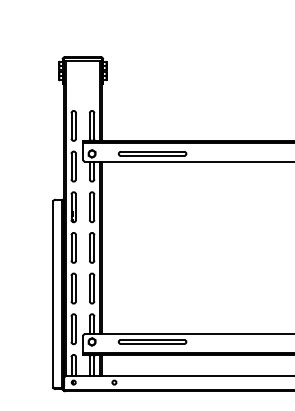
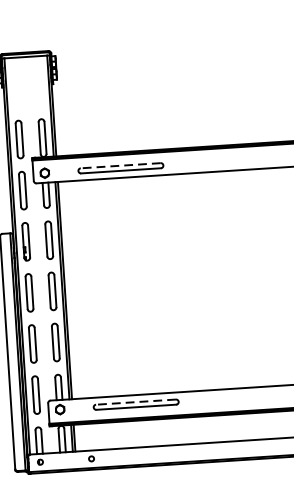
line: (152, 151) -> (120, 165), solid -> dashed
line: (152, 339) -> (135, 401), solid -> dashed

